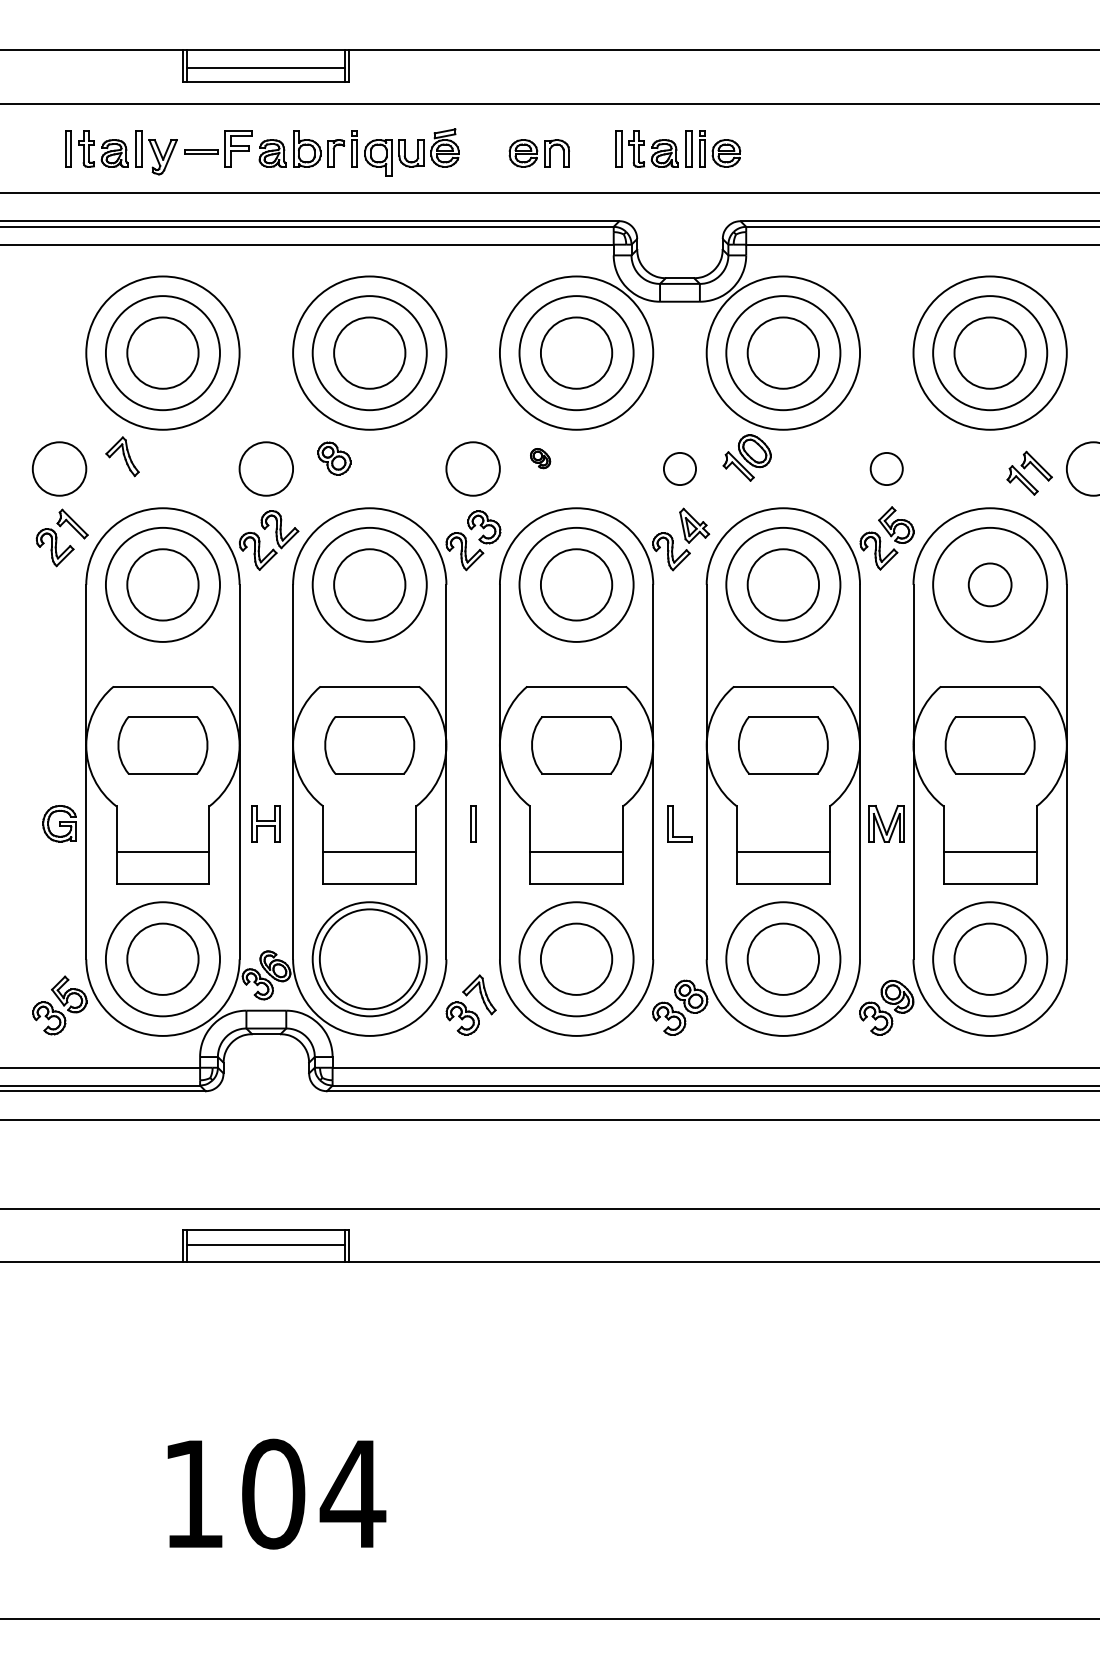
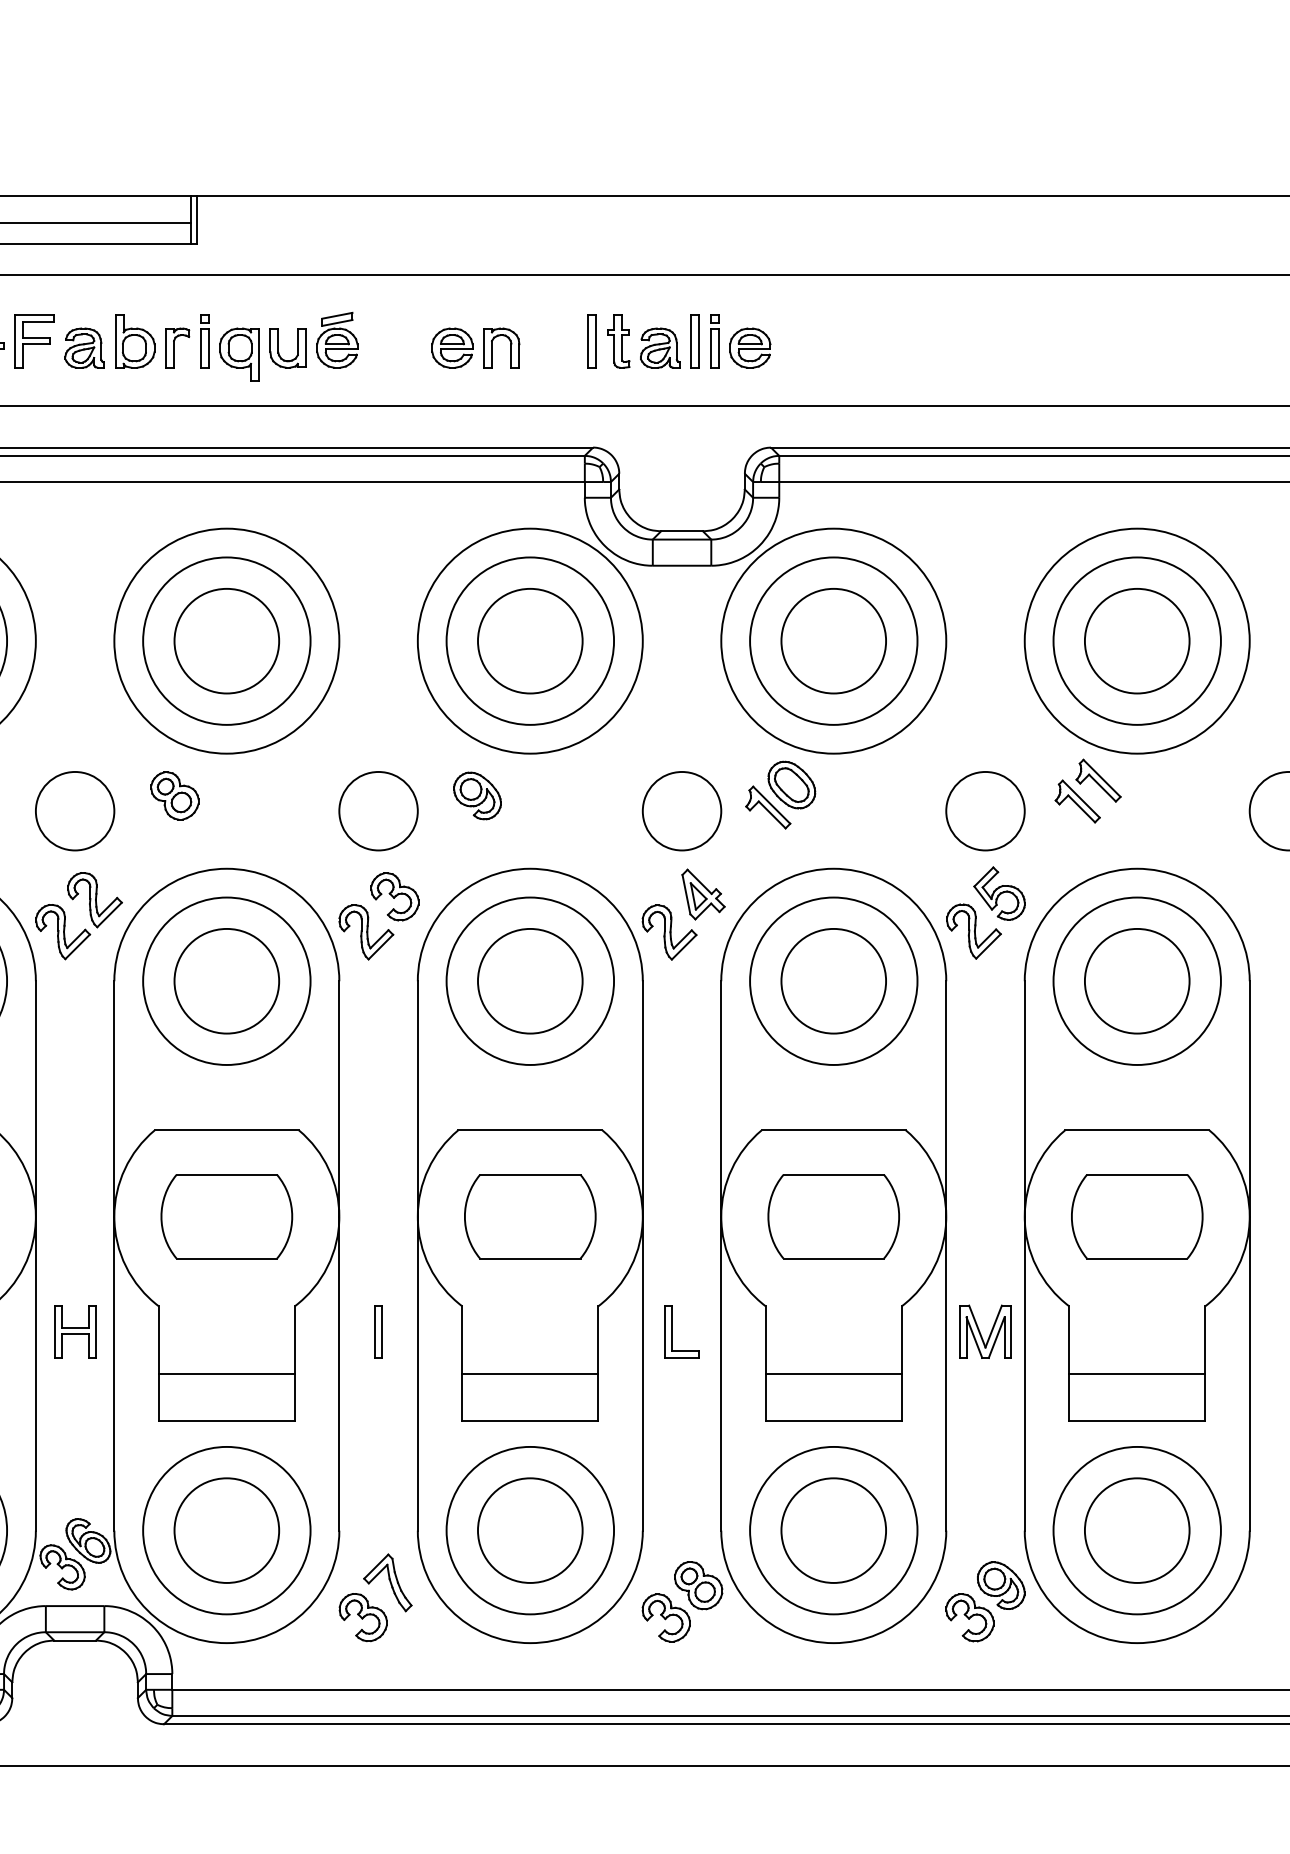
part: (540, 458) -> (477, 795), size x1.67
circle: (679, 468) -> (681, 810), size x1.67
circle: (886, 468) -> (985, 810), size x1.67
part: (1029, 472) -> (1087, 789), moved
circle: (989, 584) -> (1136, 980), size x1.67
circle: (369, 958) -> (226, 1529), size x0.71

